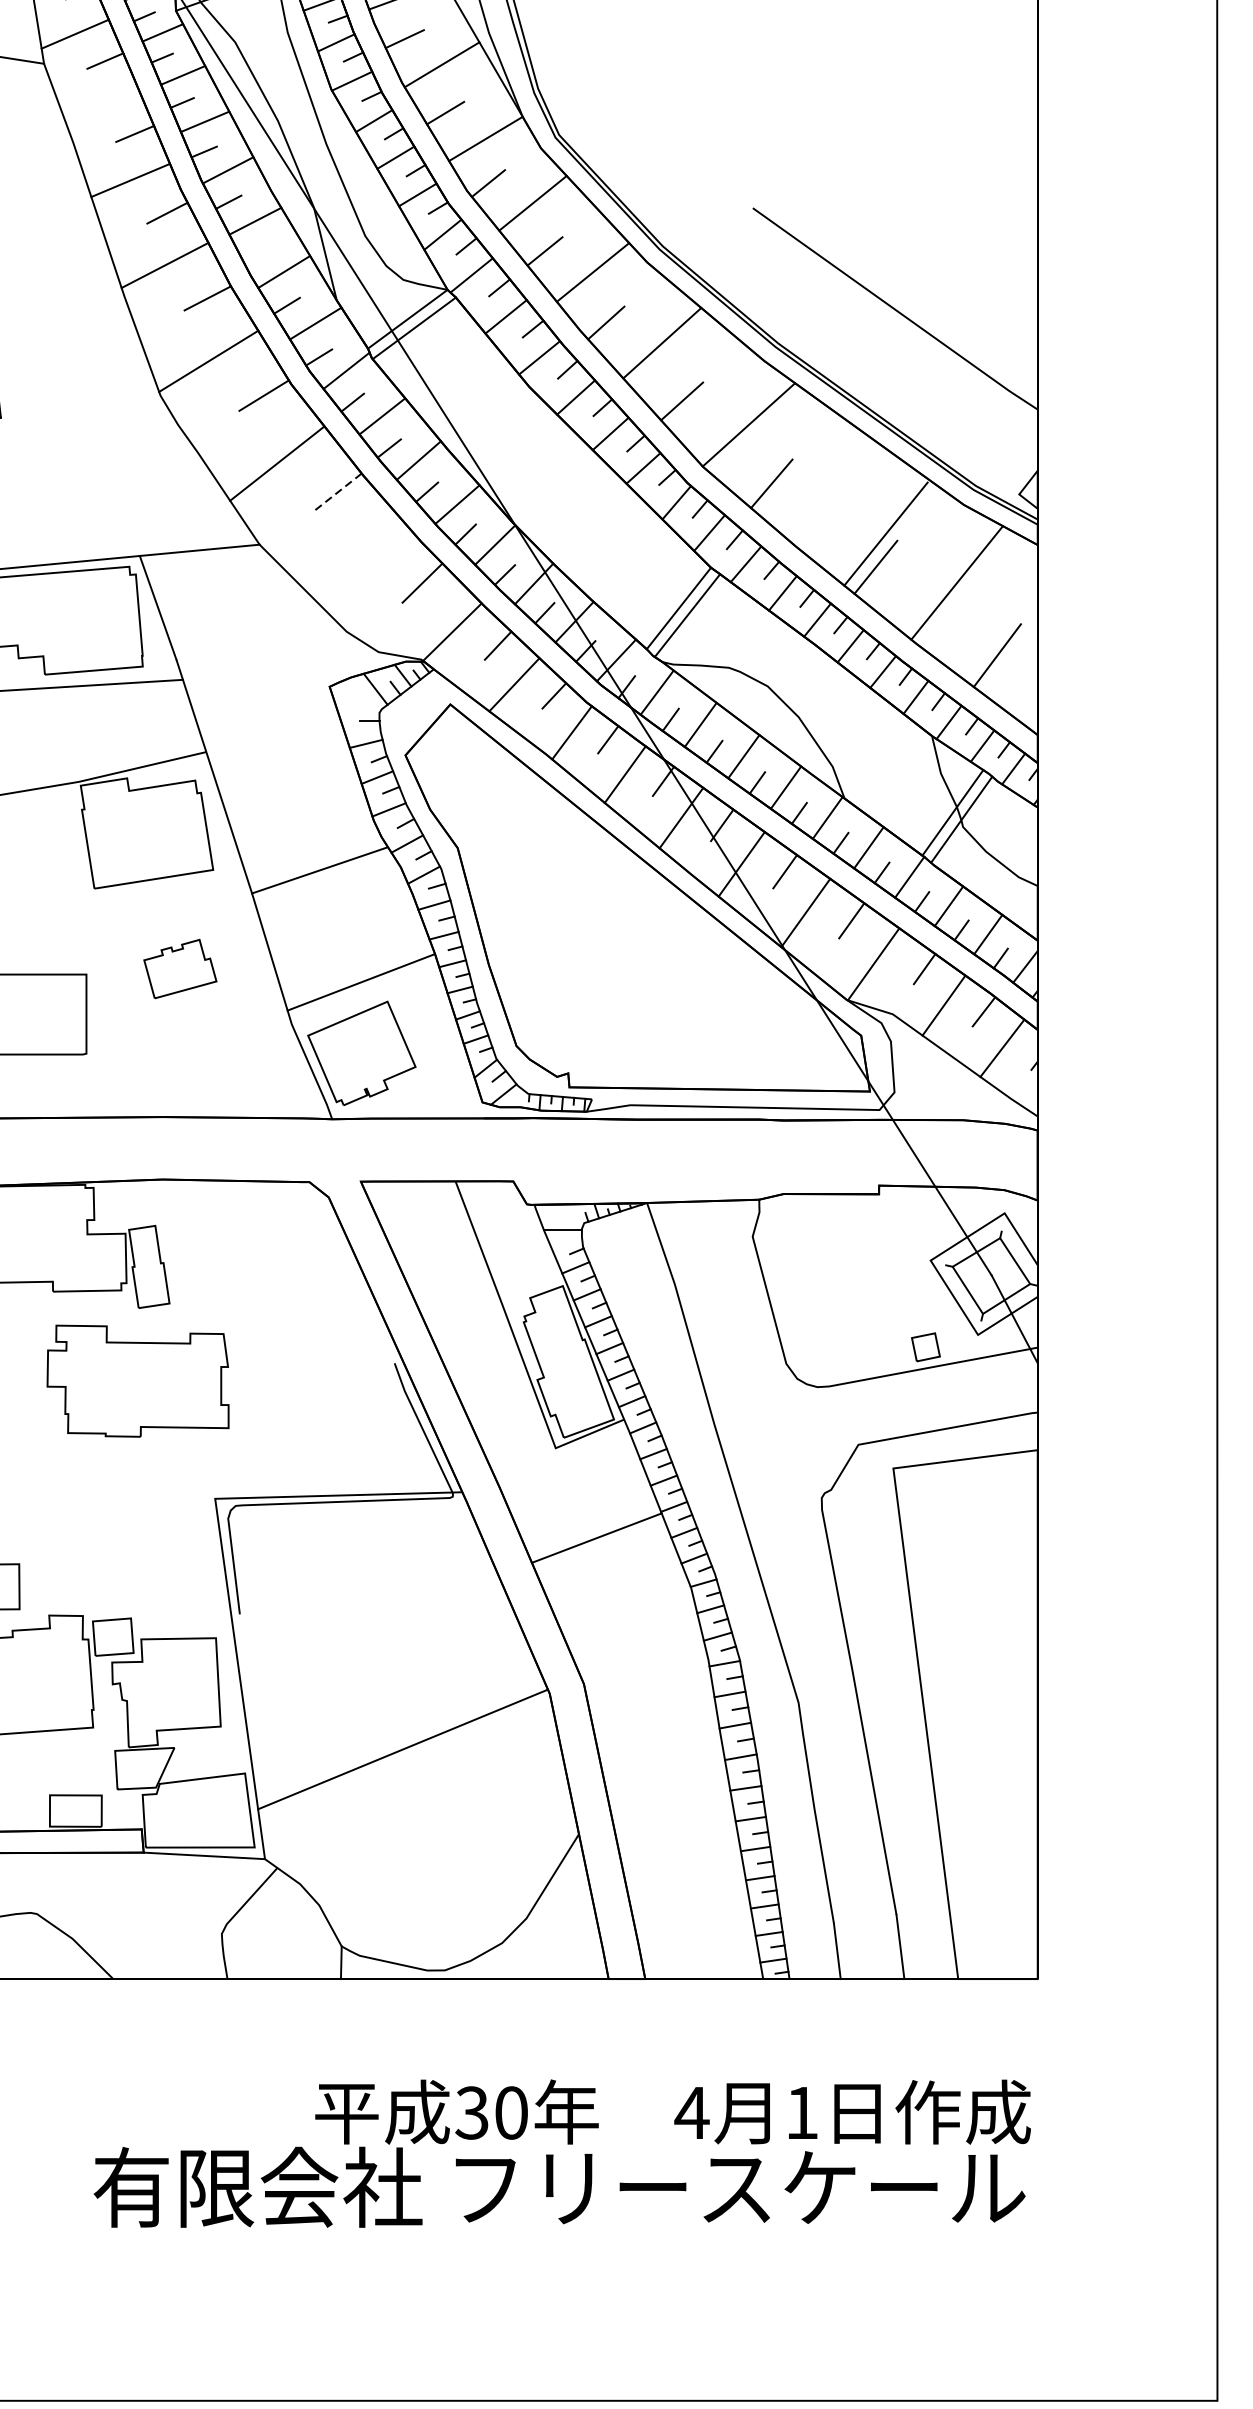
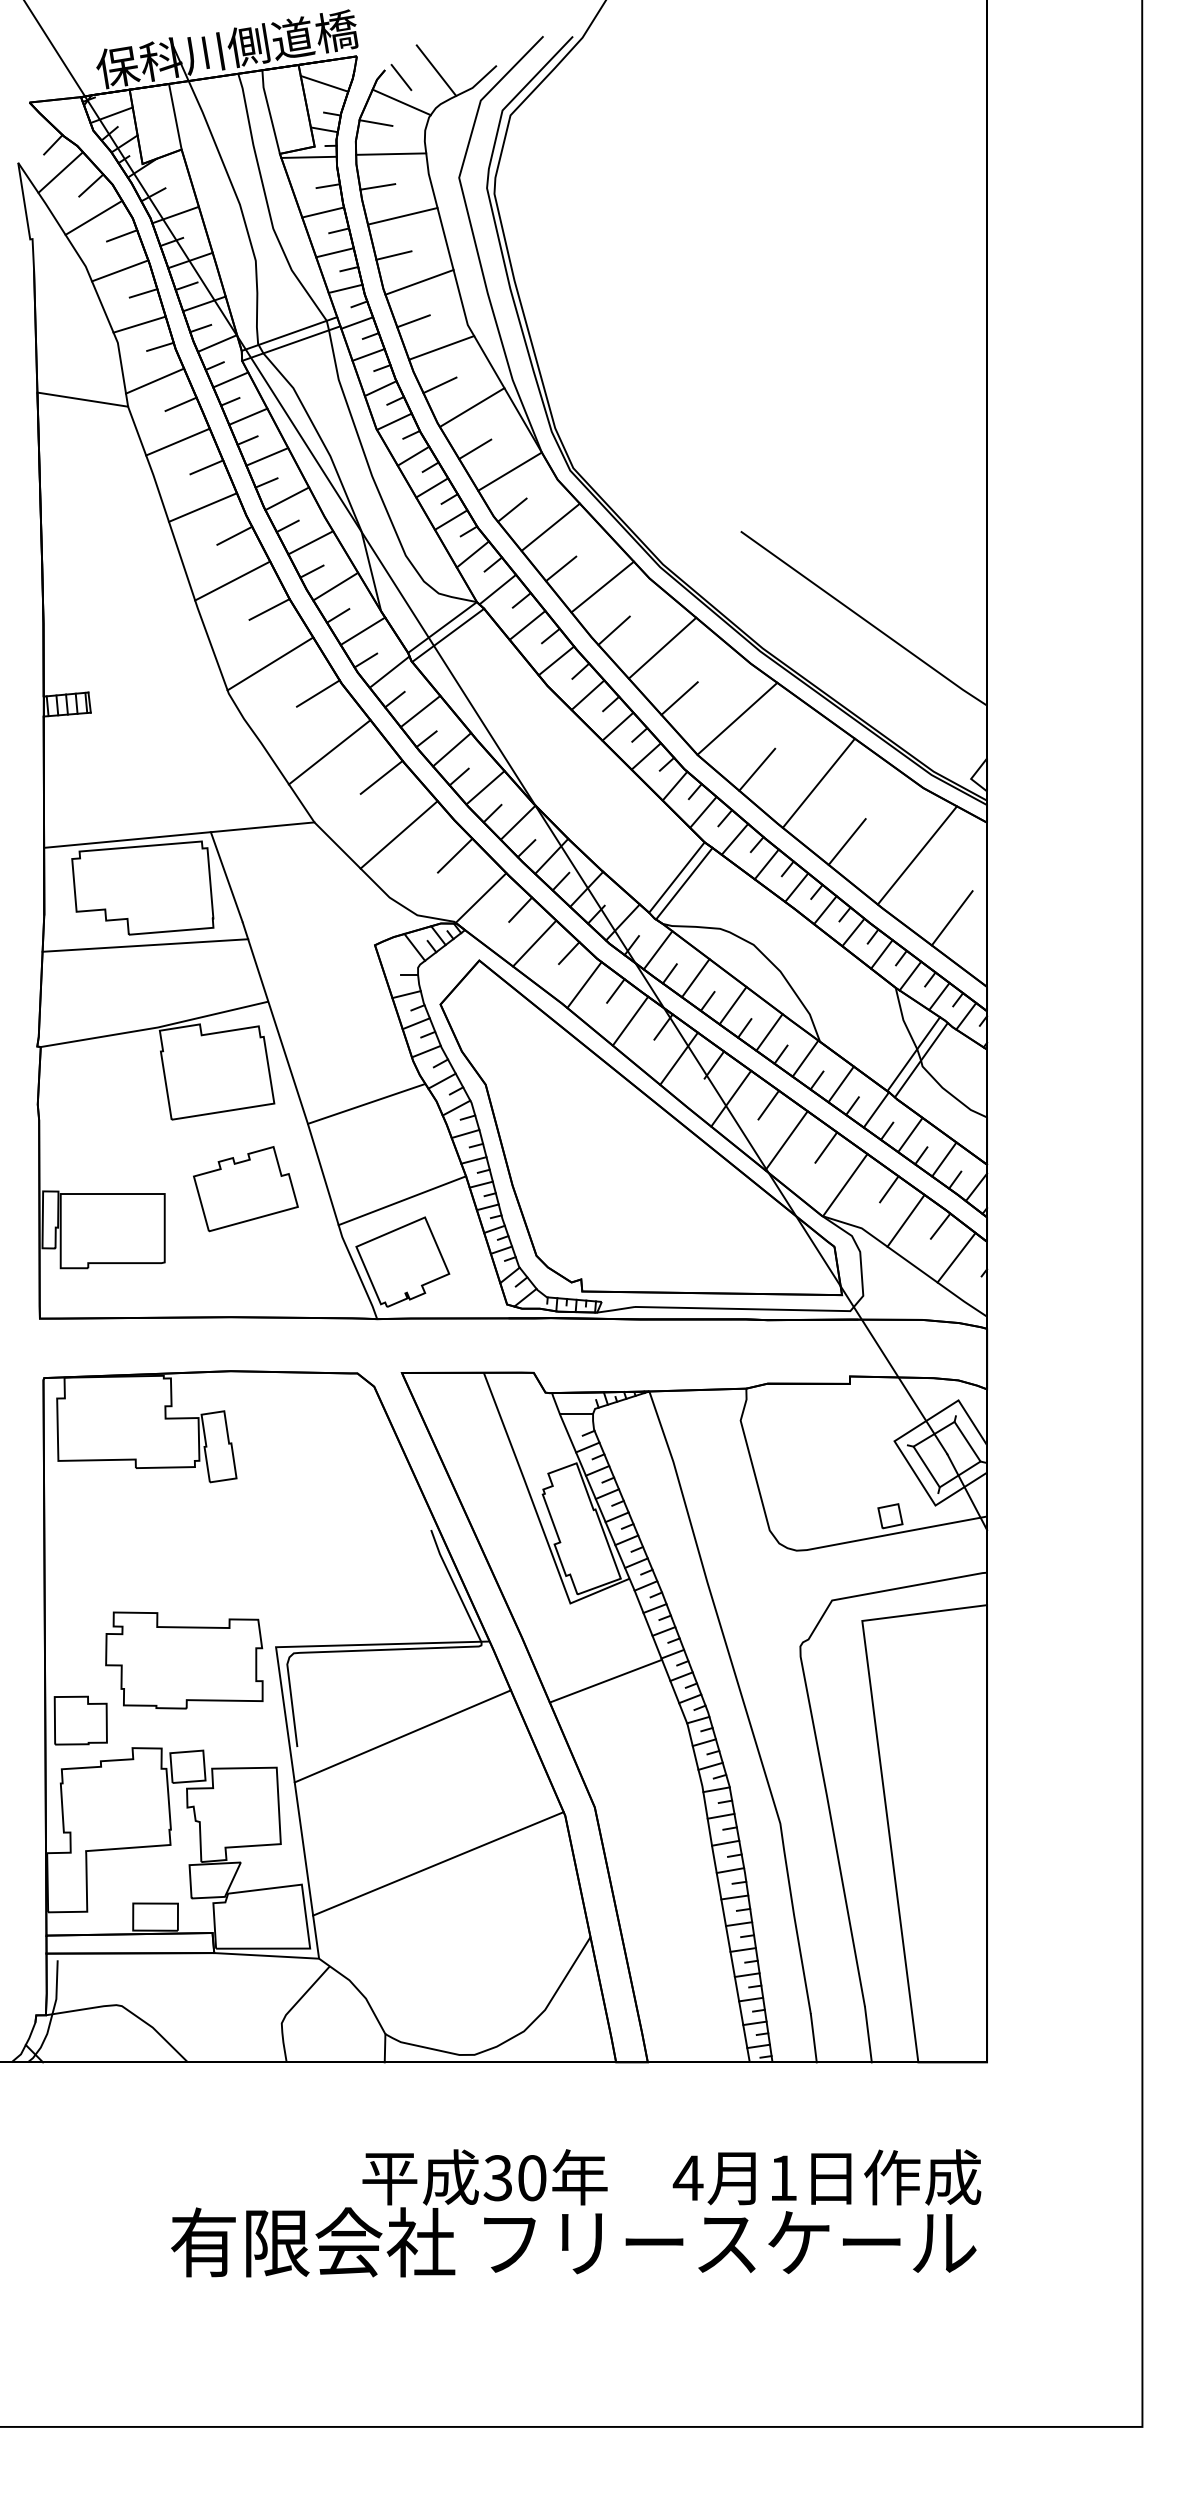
line: (101, 104) -> (177, 441), added
line: (256, 254) -> (311, 571), added
line: (337, 492) -> (381, 777), dashed -> solid
line: (885, 533) -> (818, 782), moved
line: (356, 558) -> (398, 834), added
part: (179, 969) -> (245, 1189), size x1.67
part: (138, 1381) -> (184, 1660), moved
line: (361, 1602) -> (402, 1736), added

